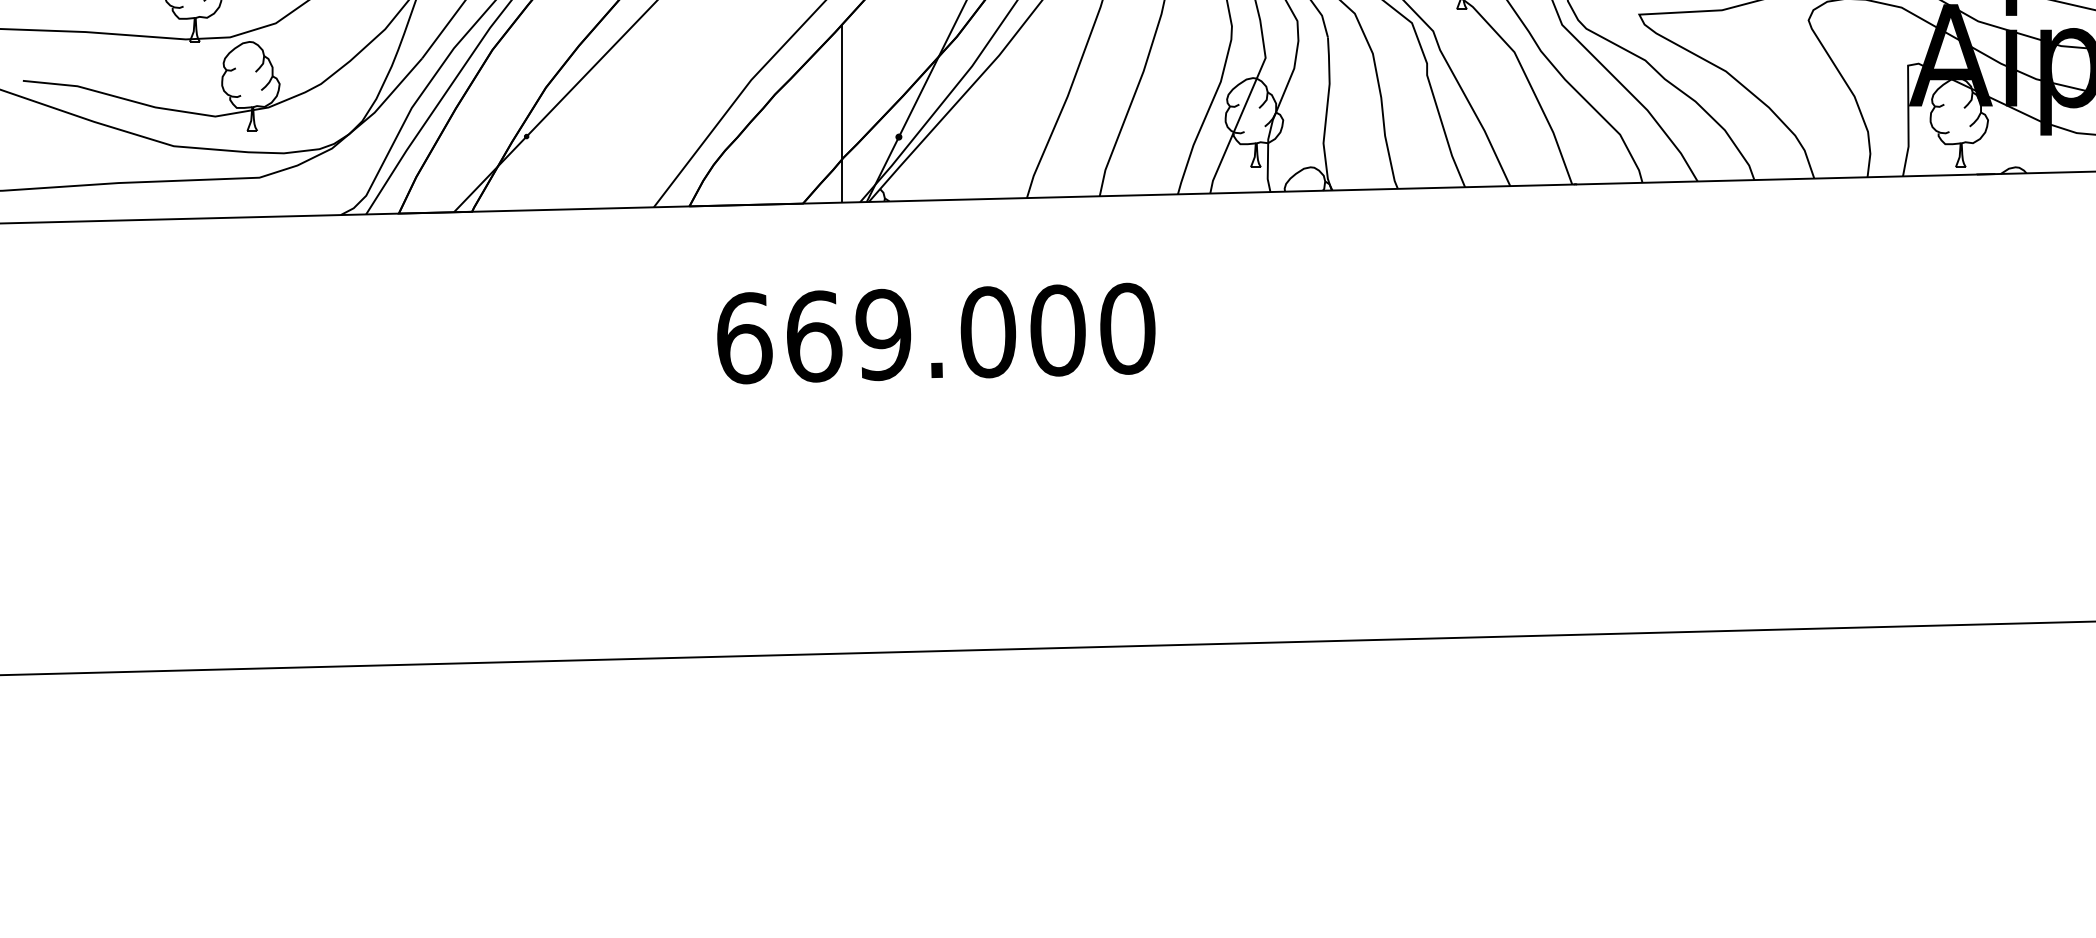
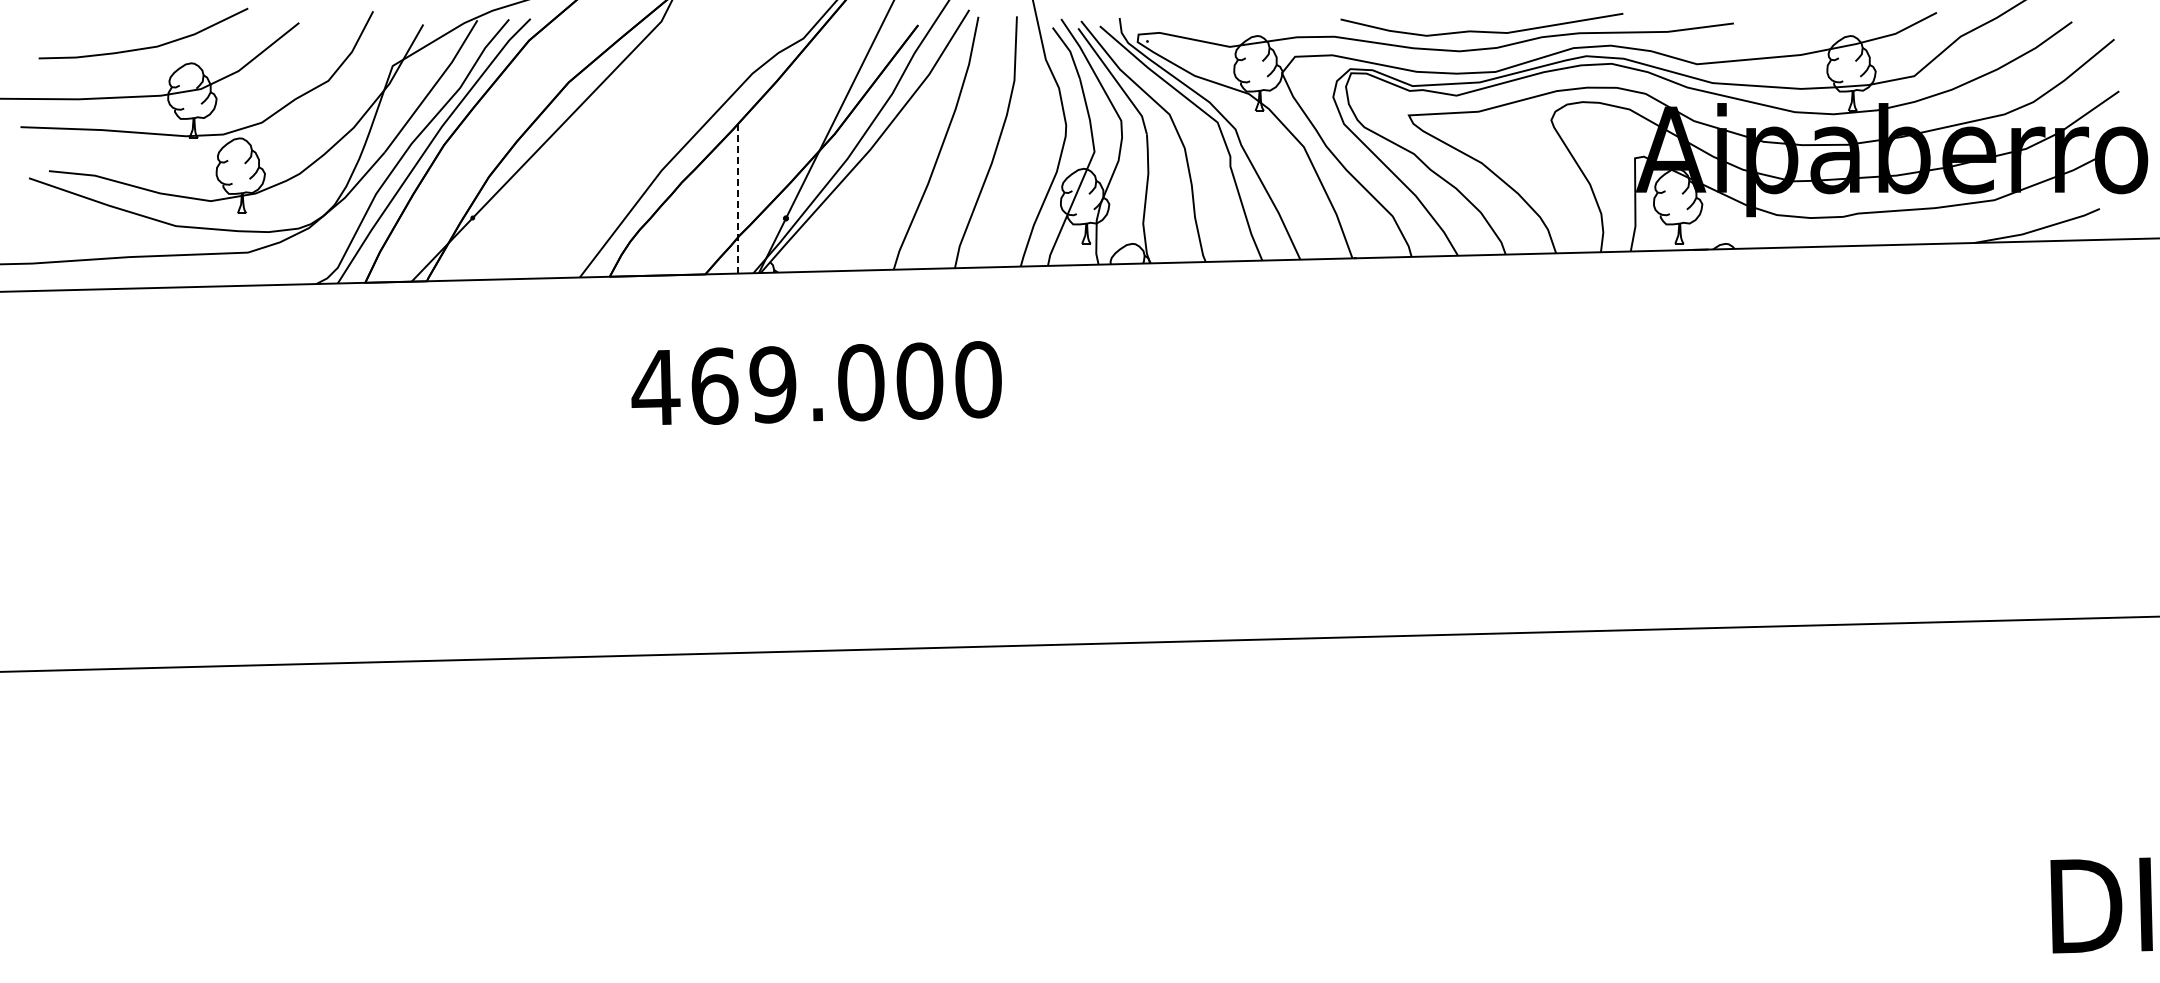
line: (842, 113) -> (738, 198), solid -> dashed
text: (743, 338) -> (655, 387), 669.000 -> 469.000

